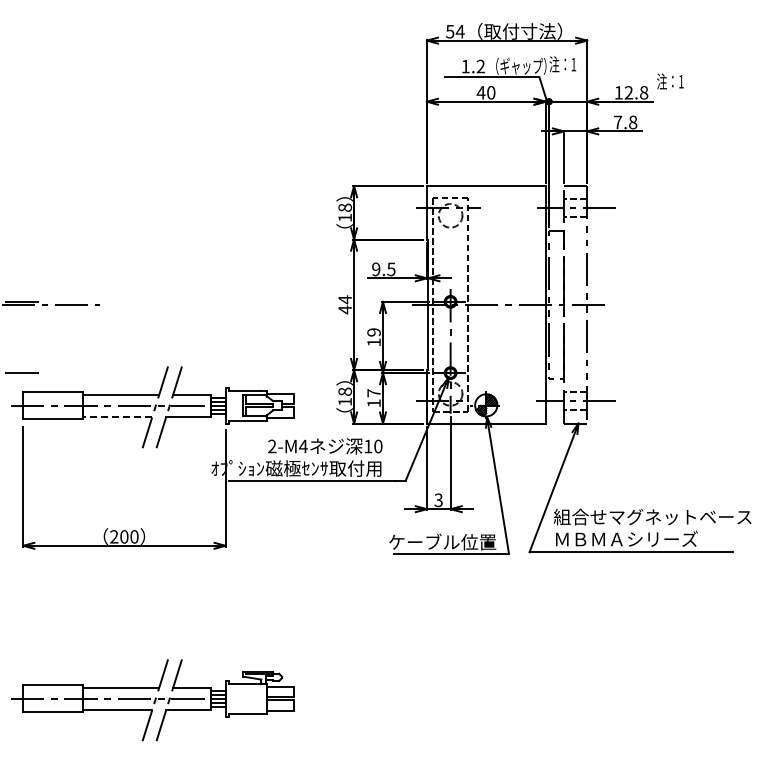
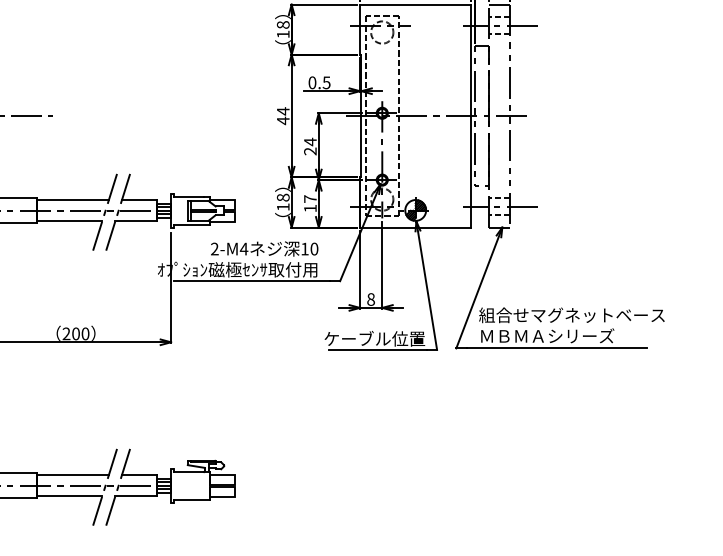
text: (376, 269) -> (312, 82), 9.5 -> 0.5
text: (373, 337) -> (309, 146), 19 -> 24
line: (117, 416) -> (69, 220), dashed -> solid
text: (438, 499) -> (370, 298), 3 -> 8

